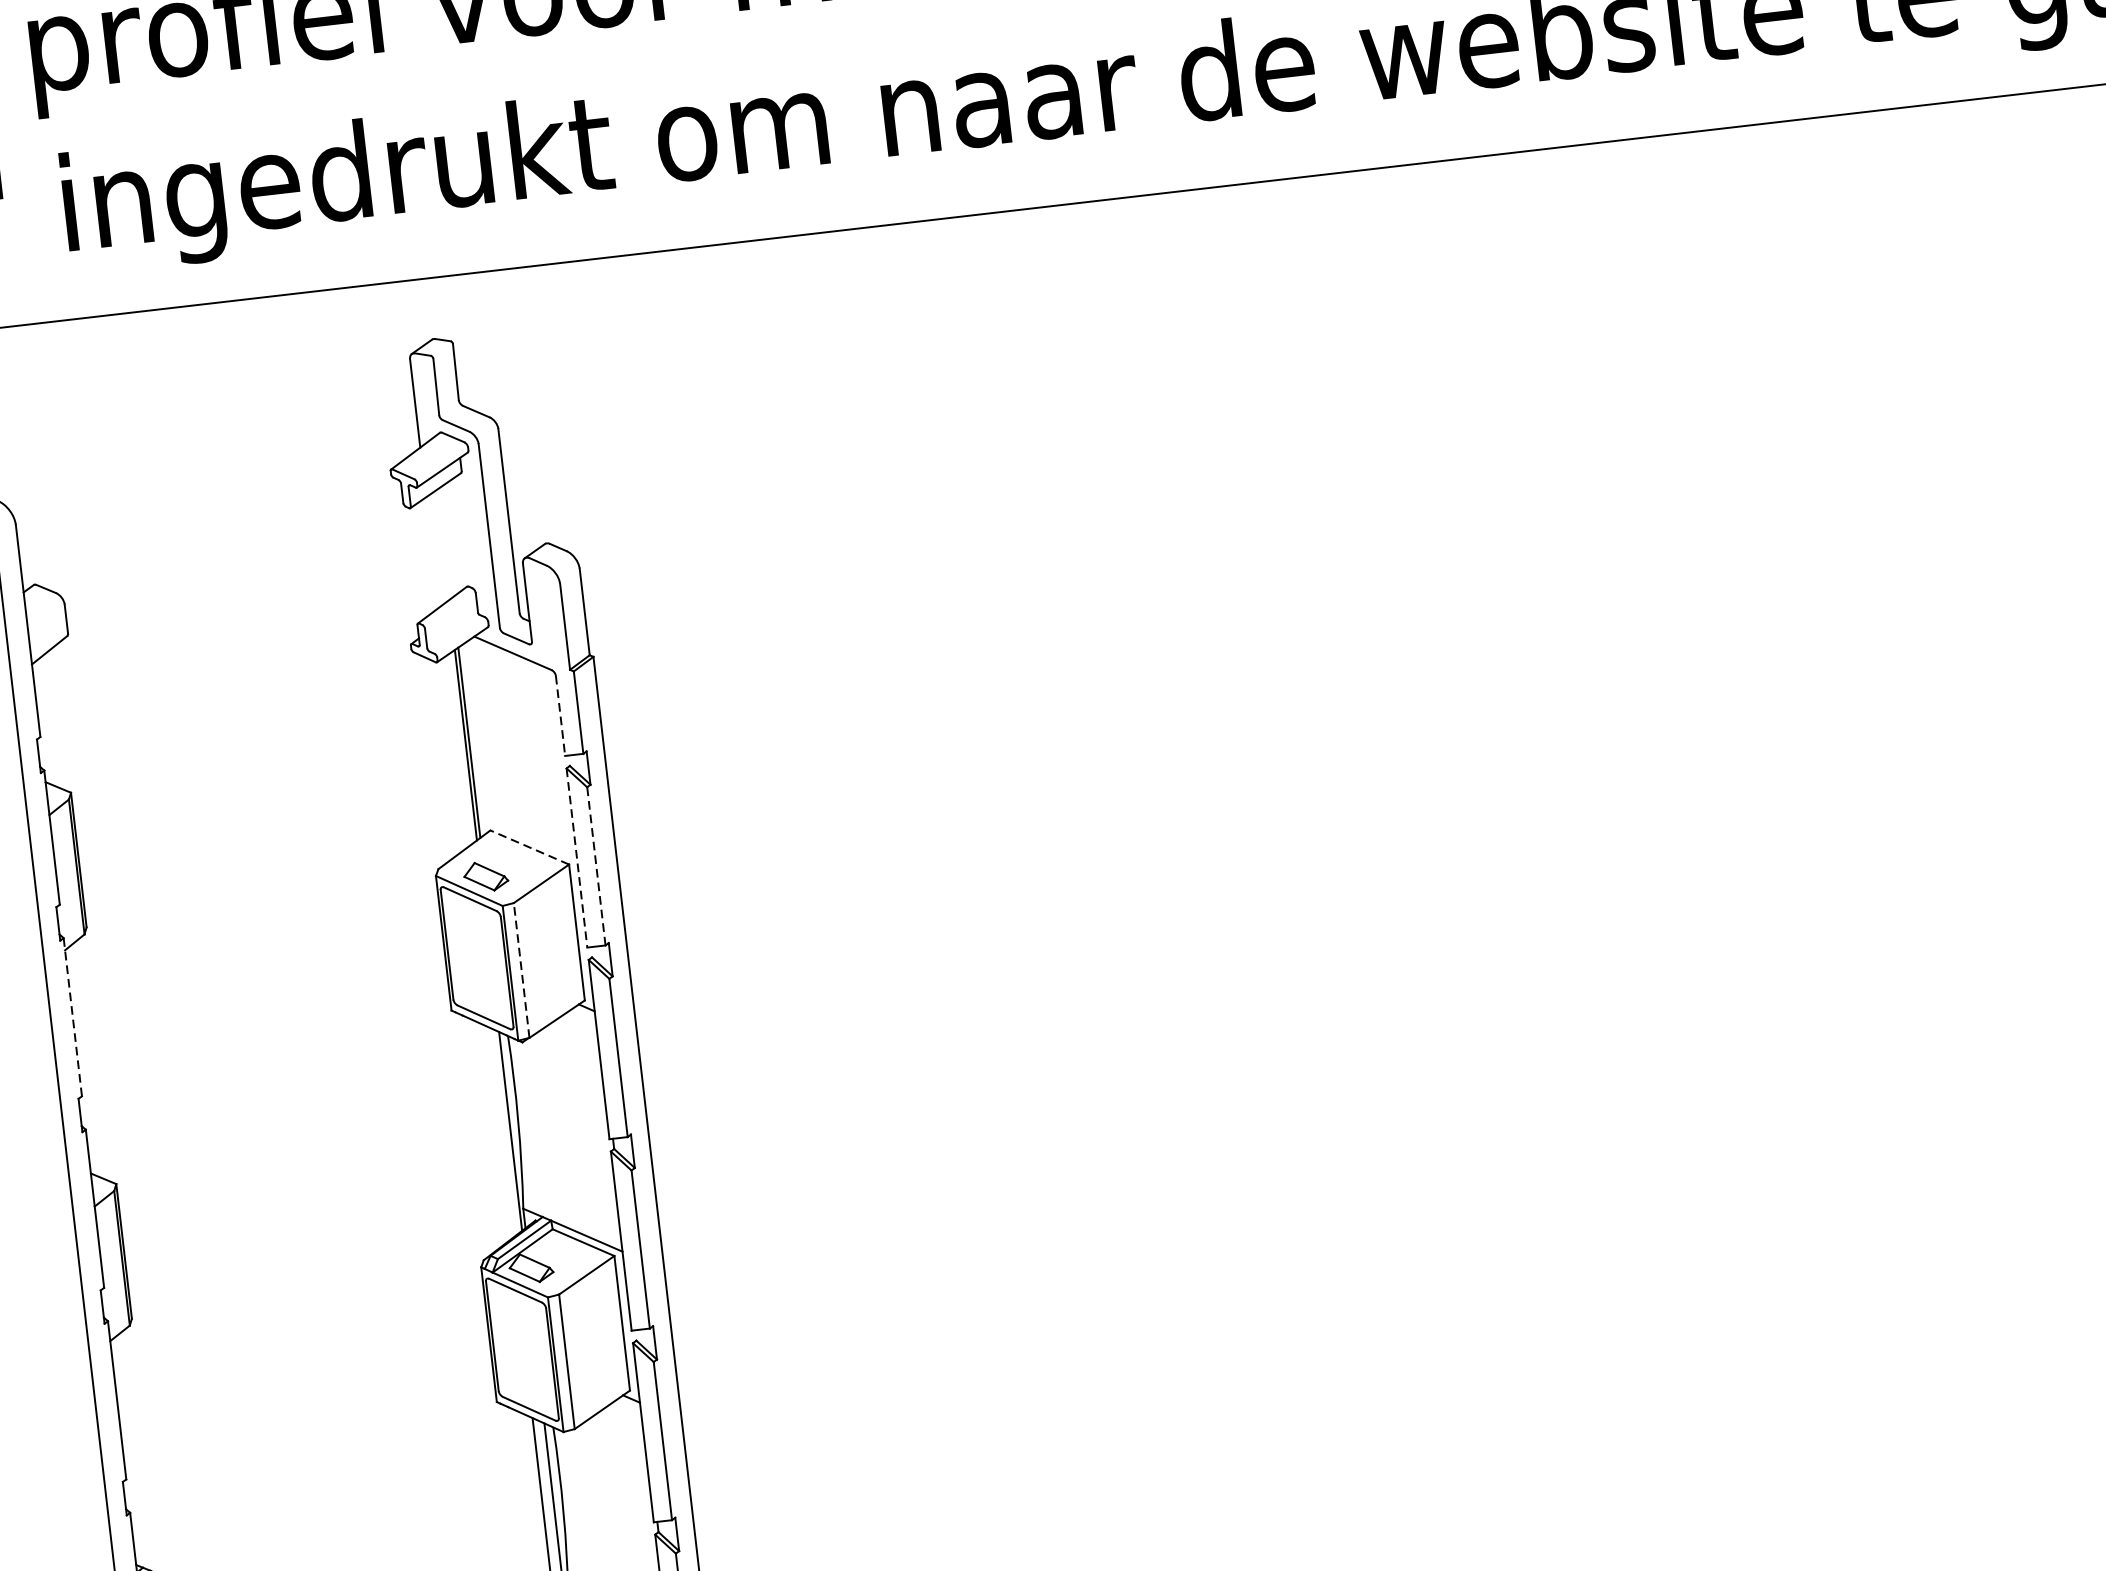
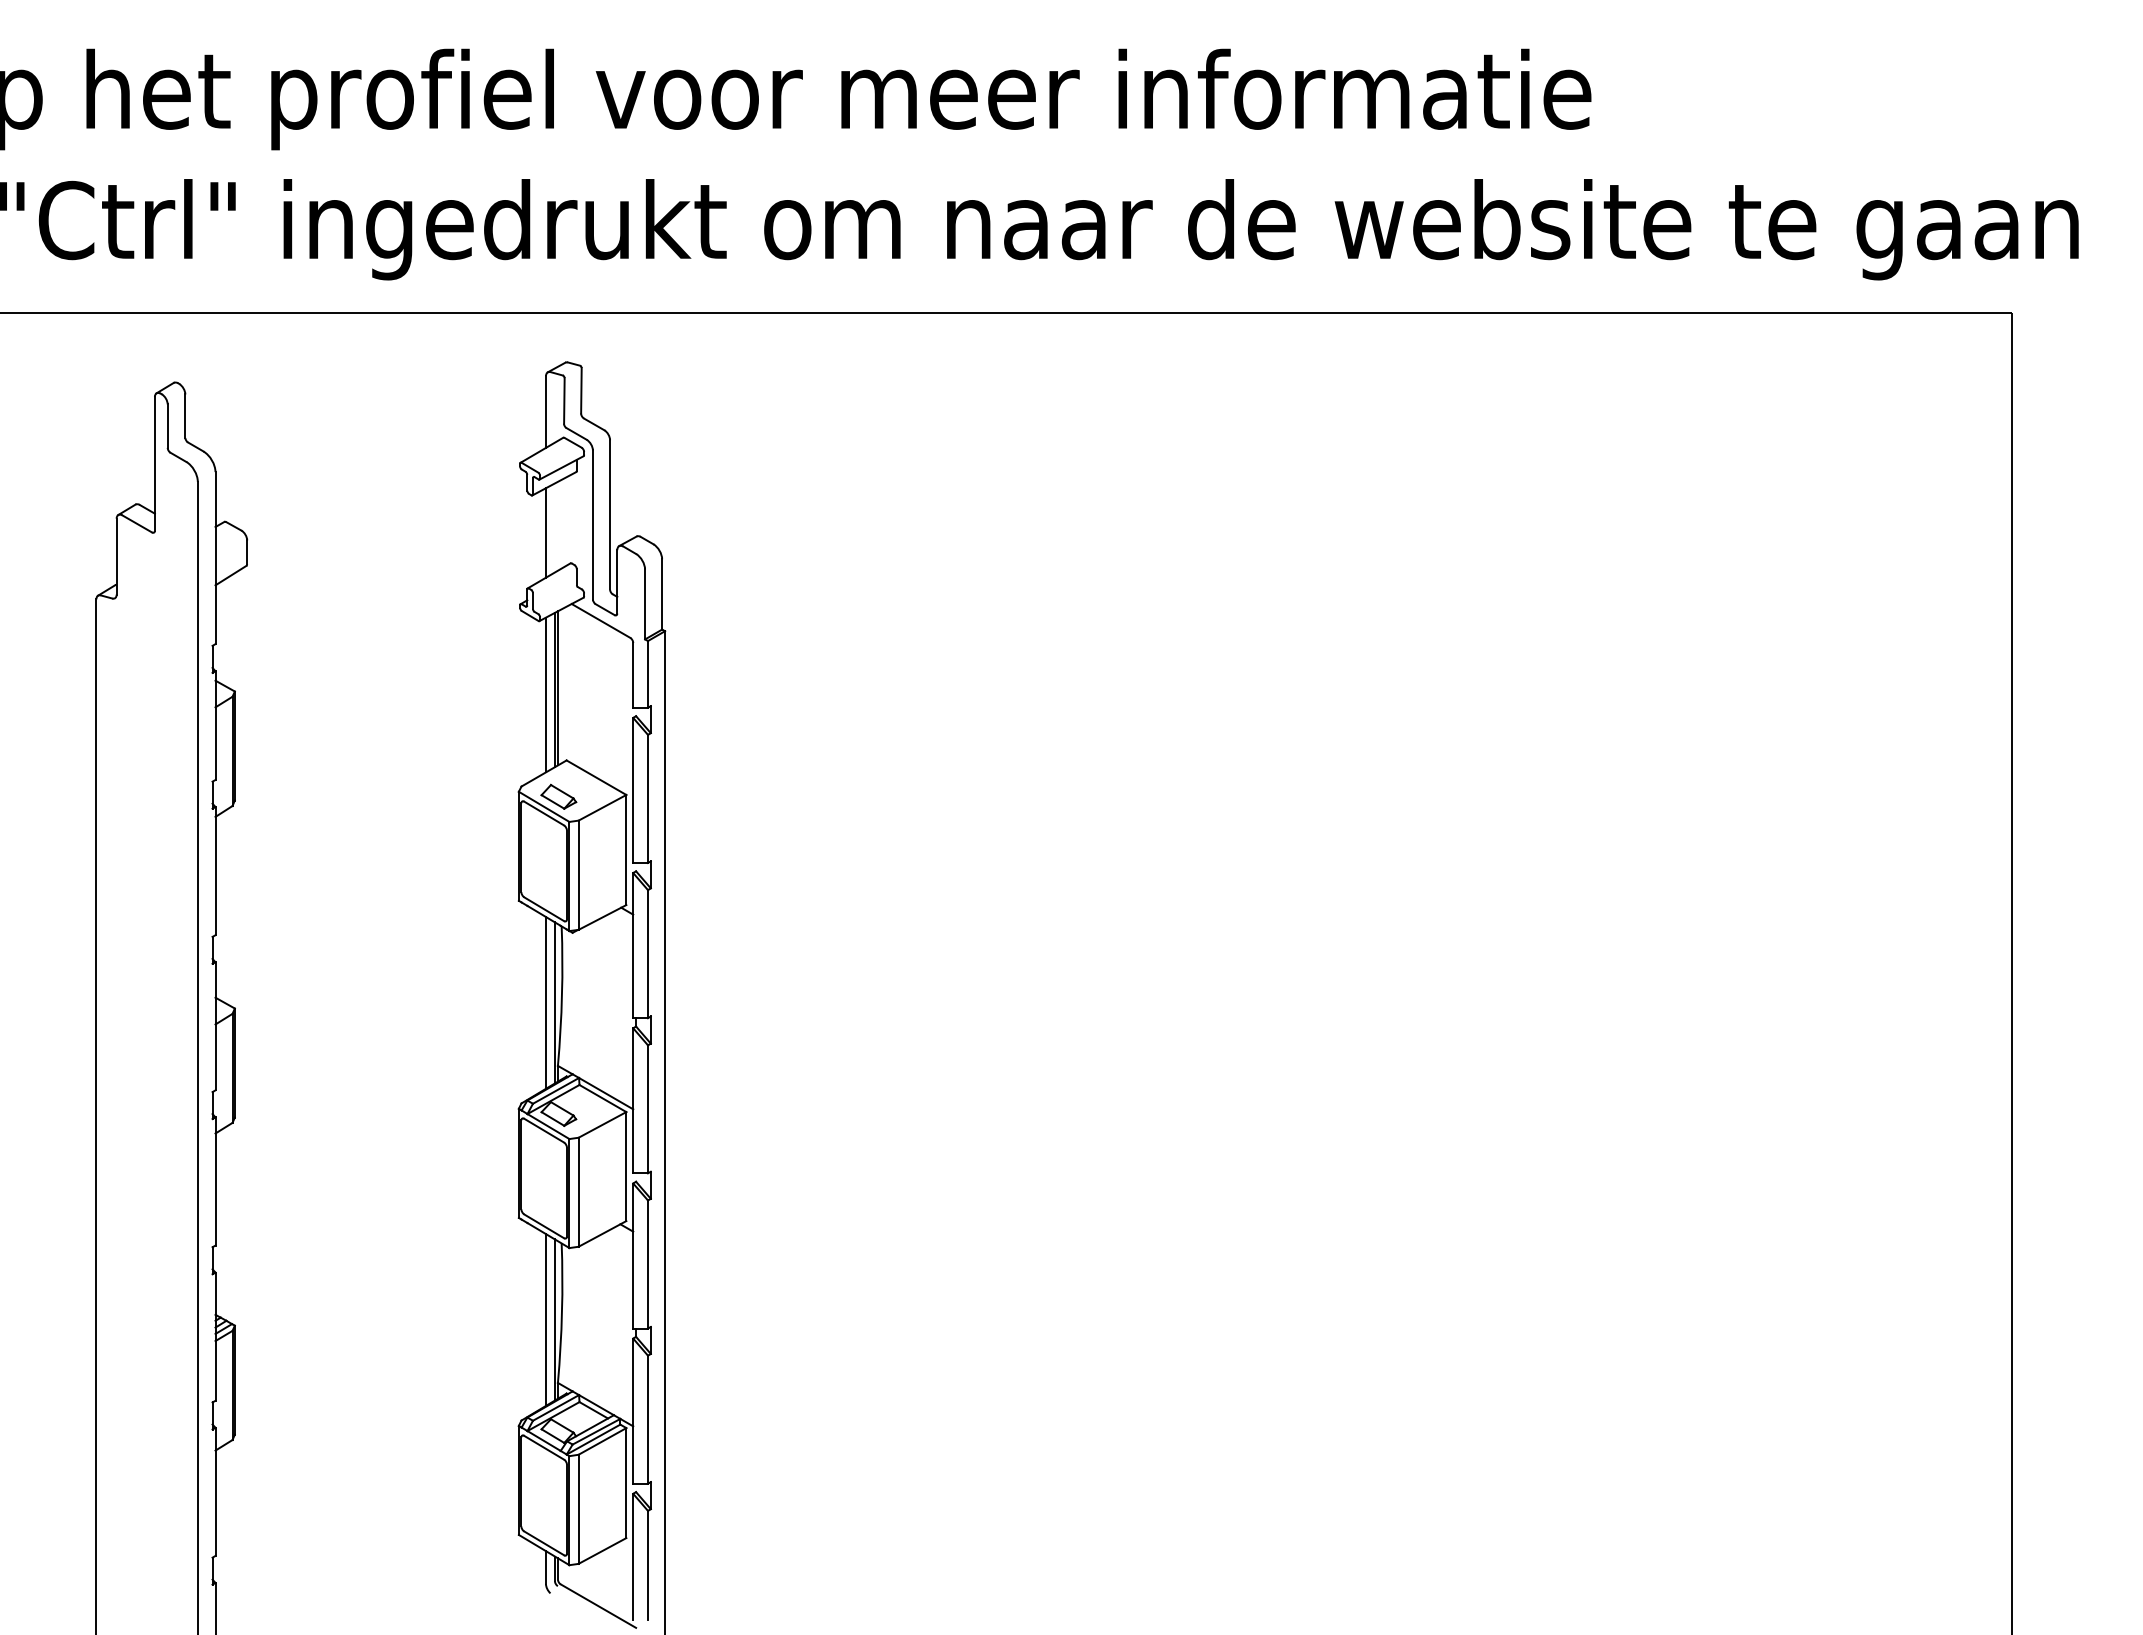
line: (431, 552) -> (545, 532), added
line: (560, 716) -> (633, 675), dashed -> solid
line: (454, 752) -> (545, 694), added
line: (529, 847) -> (596, 777), dashed -> solid
line: (577, 858) -> (633, 790), dashed -> solid
line: (596, 865) -> (648, 798), dashed -> solid
line: (521, 970) -> (578, 875), dashed -> solid
line: (72, 1017) -> (215, 871), dashed -> solid
line: (498, 1132) -> (545, 1002), added

